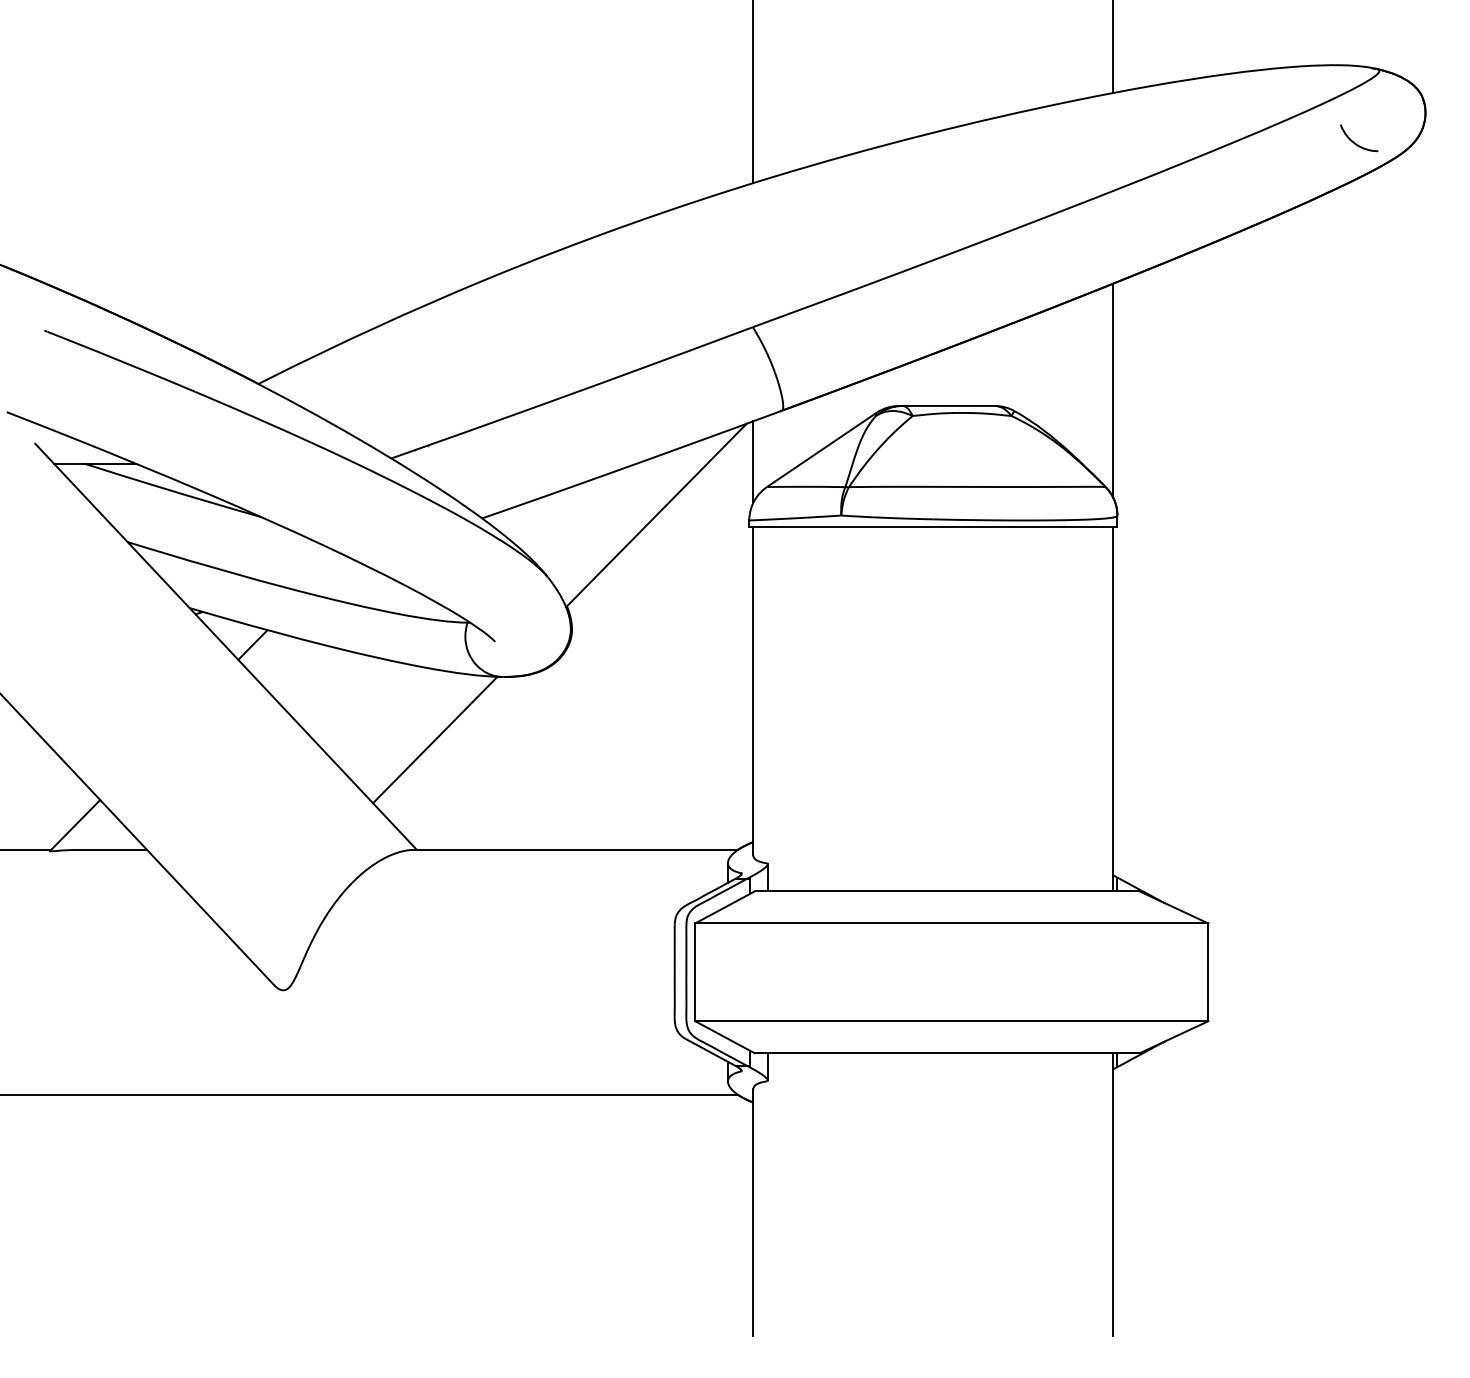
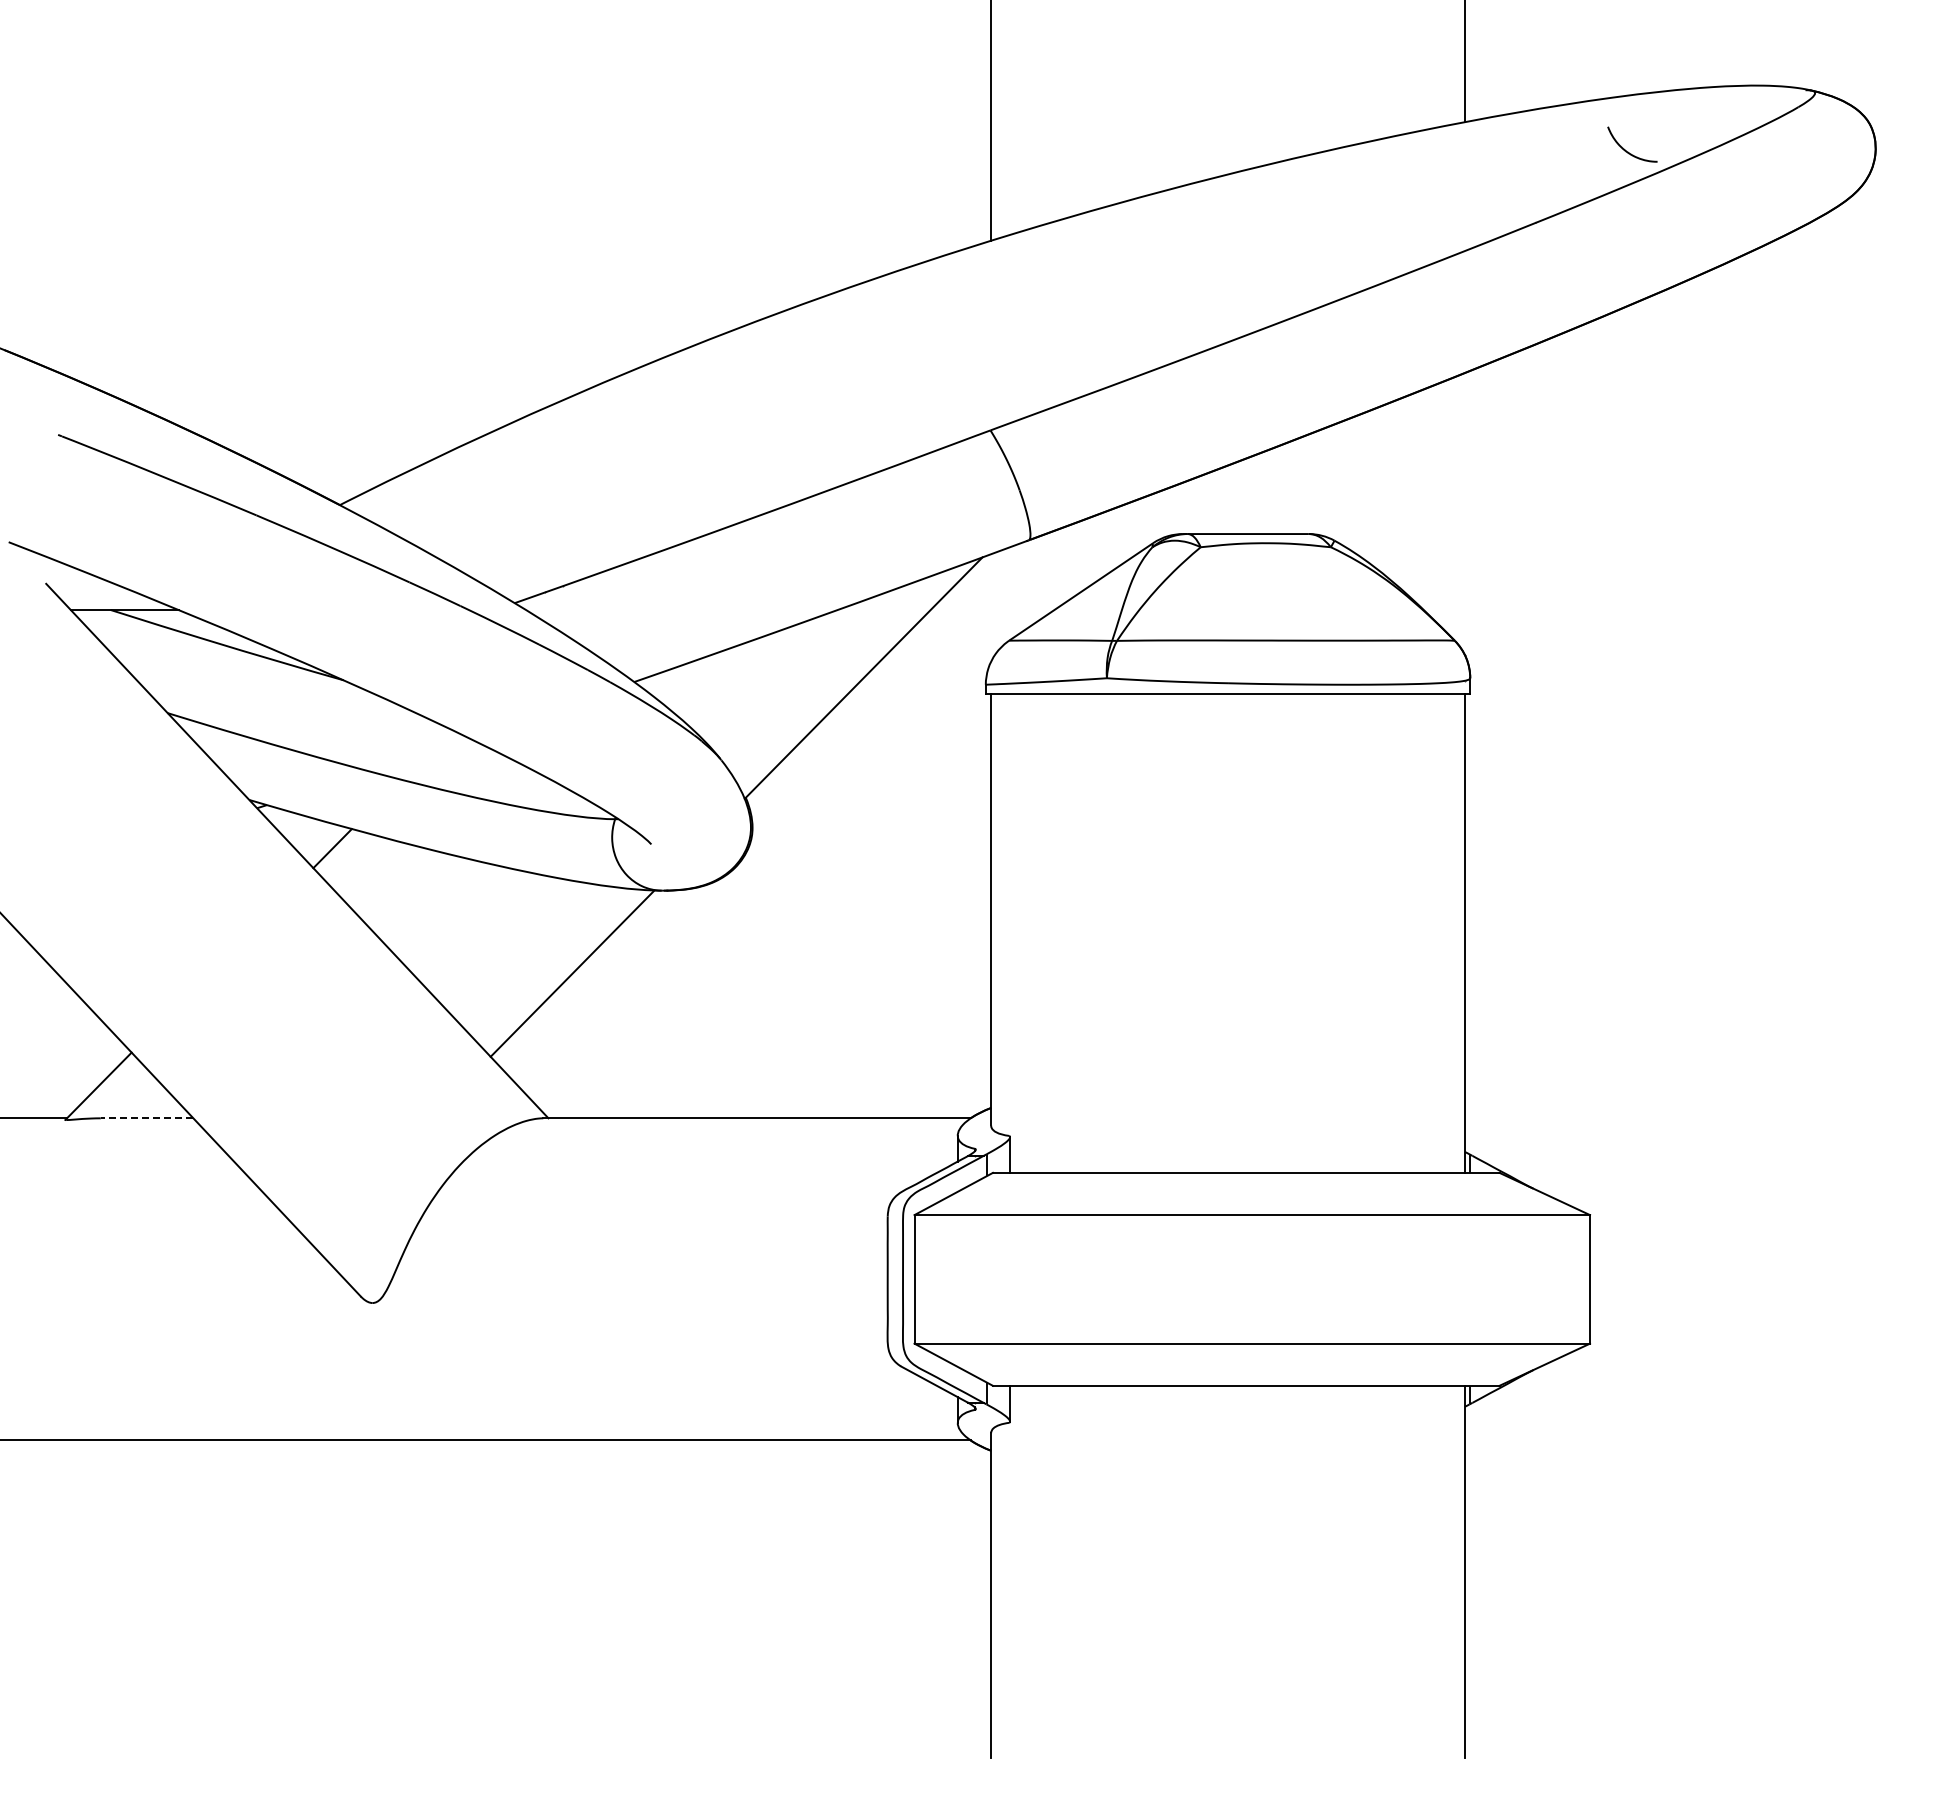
curve: (1356, 143) -> (1628, 151), moved
line: (1113, 391) -> (1464, 514), removed
line: (753, 461) -> (991, 607), removed
line: (111, 850) -> (146, 1118), solid -> dashed

